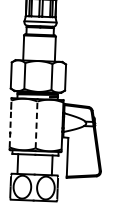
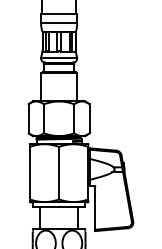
line: (11, 123) -> (30, 172), dashed -> solid
line: (36, 124) -> (59, 172), dashed -> solid

